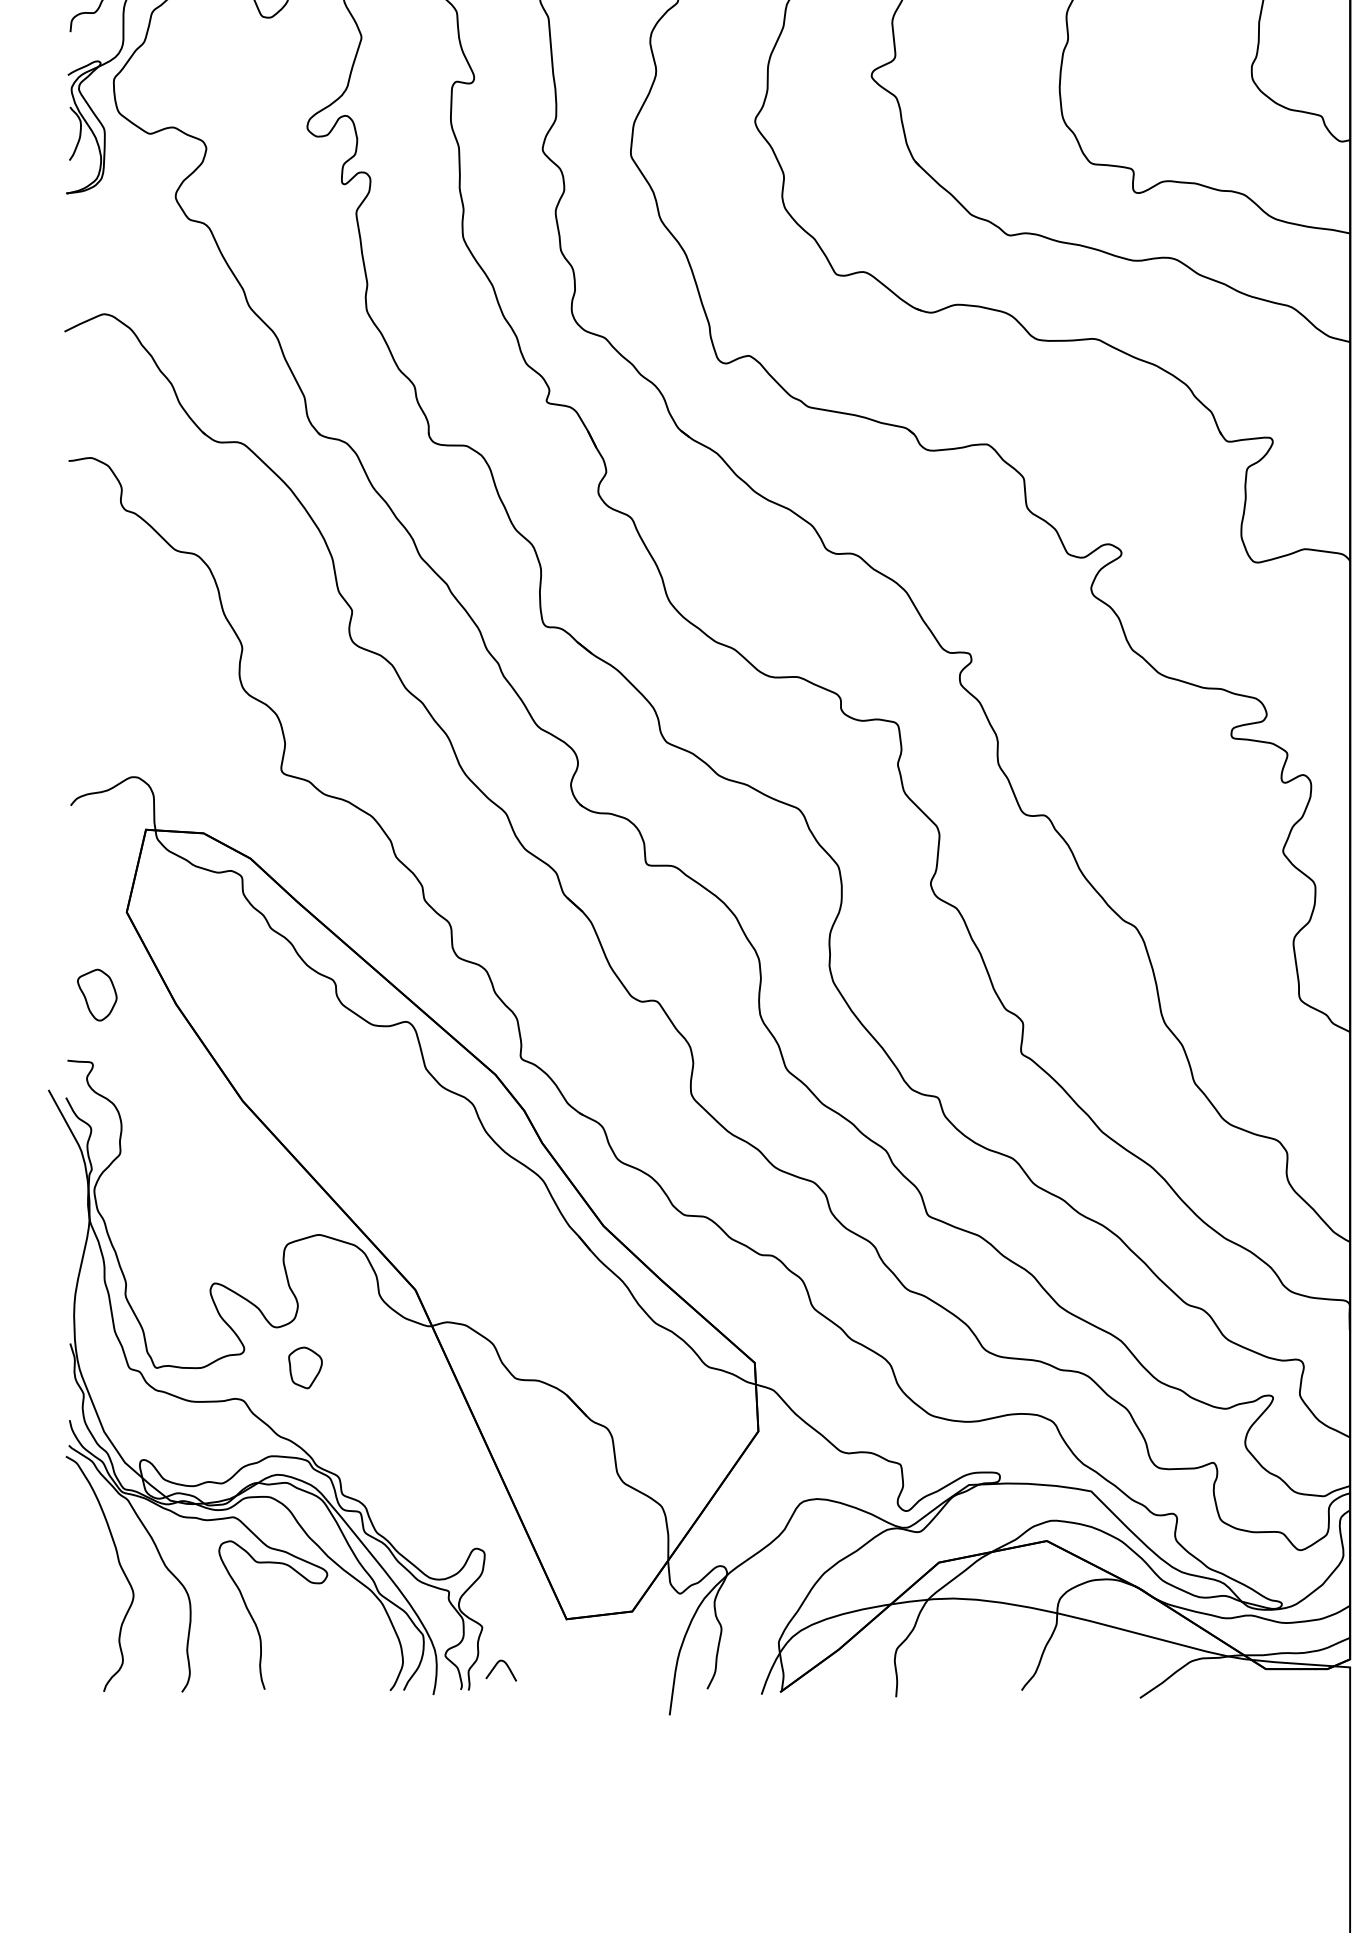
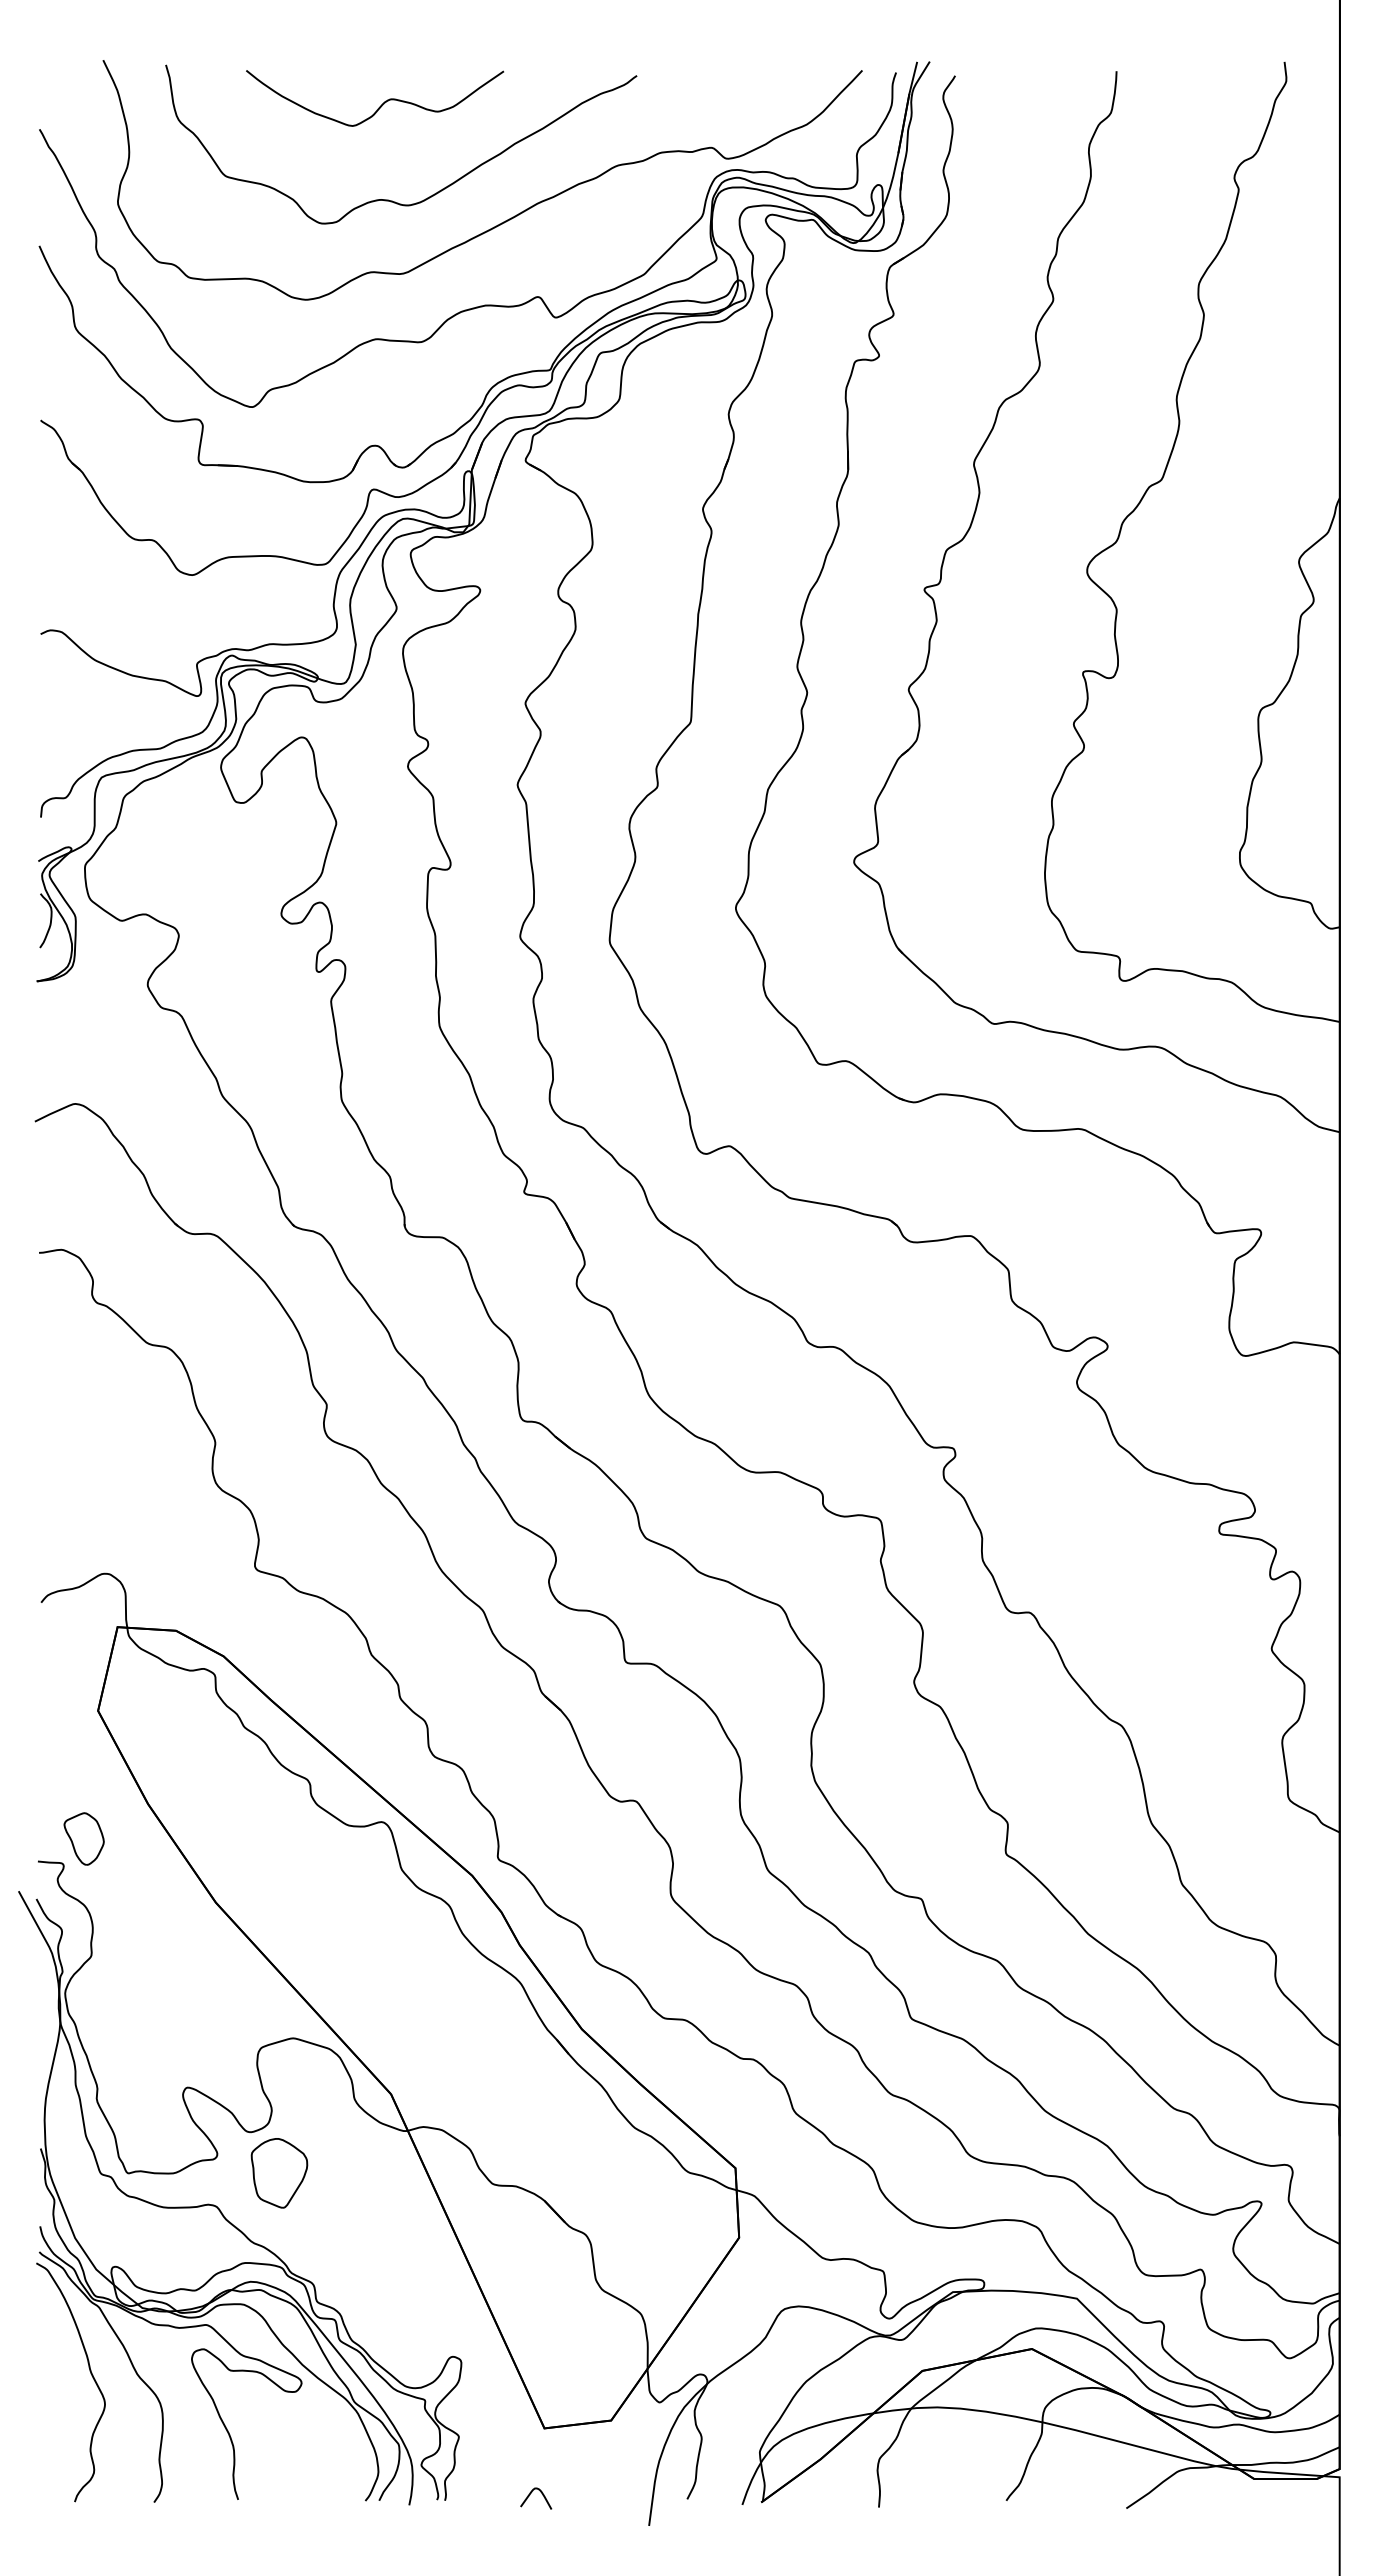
part: (96, 994) -> (83, 1838), moved
part: (305, 1368) -> (279, 2173), size x1.67
curve: (507, 1667) -> (542, 2495), moved

